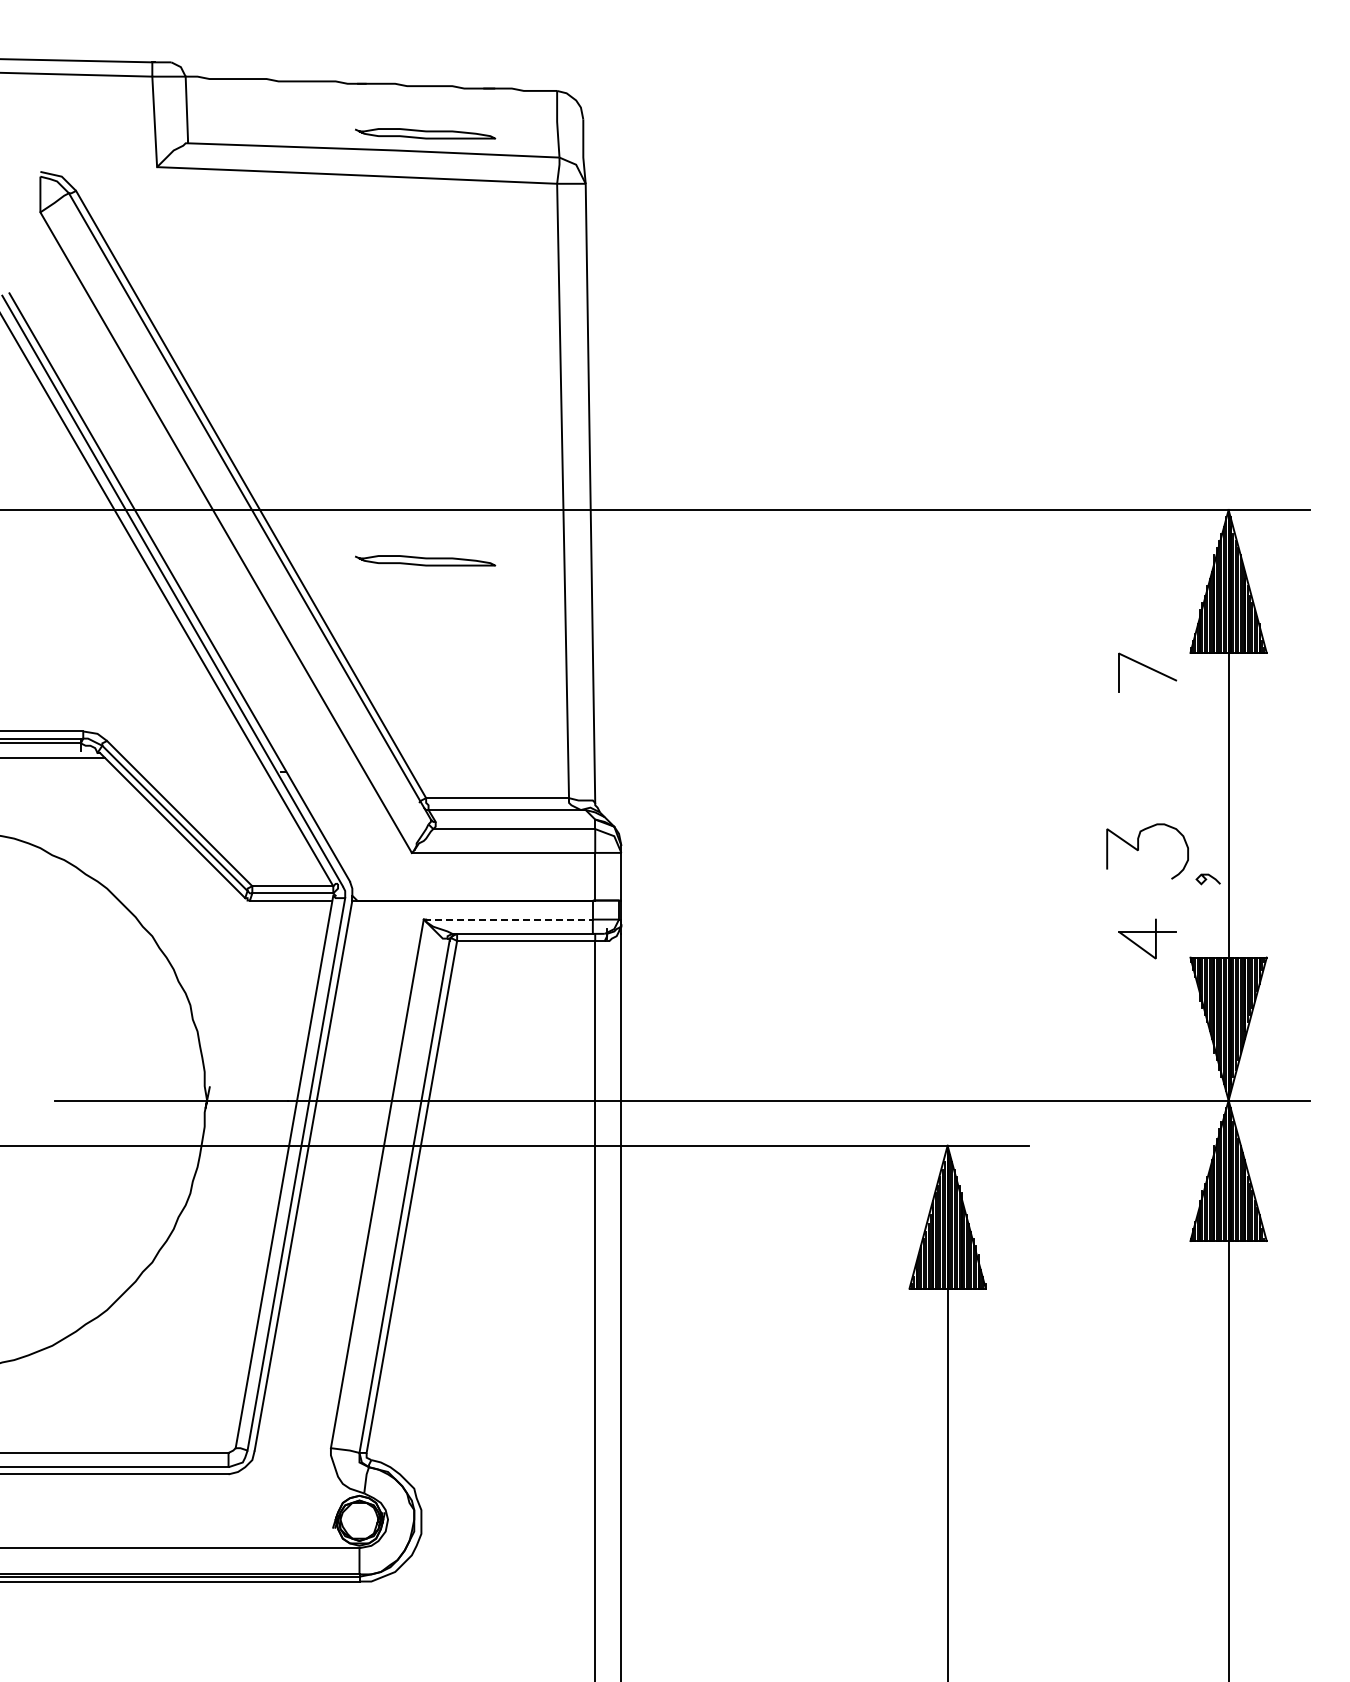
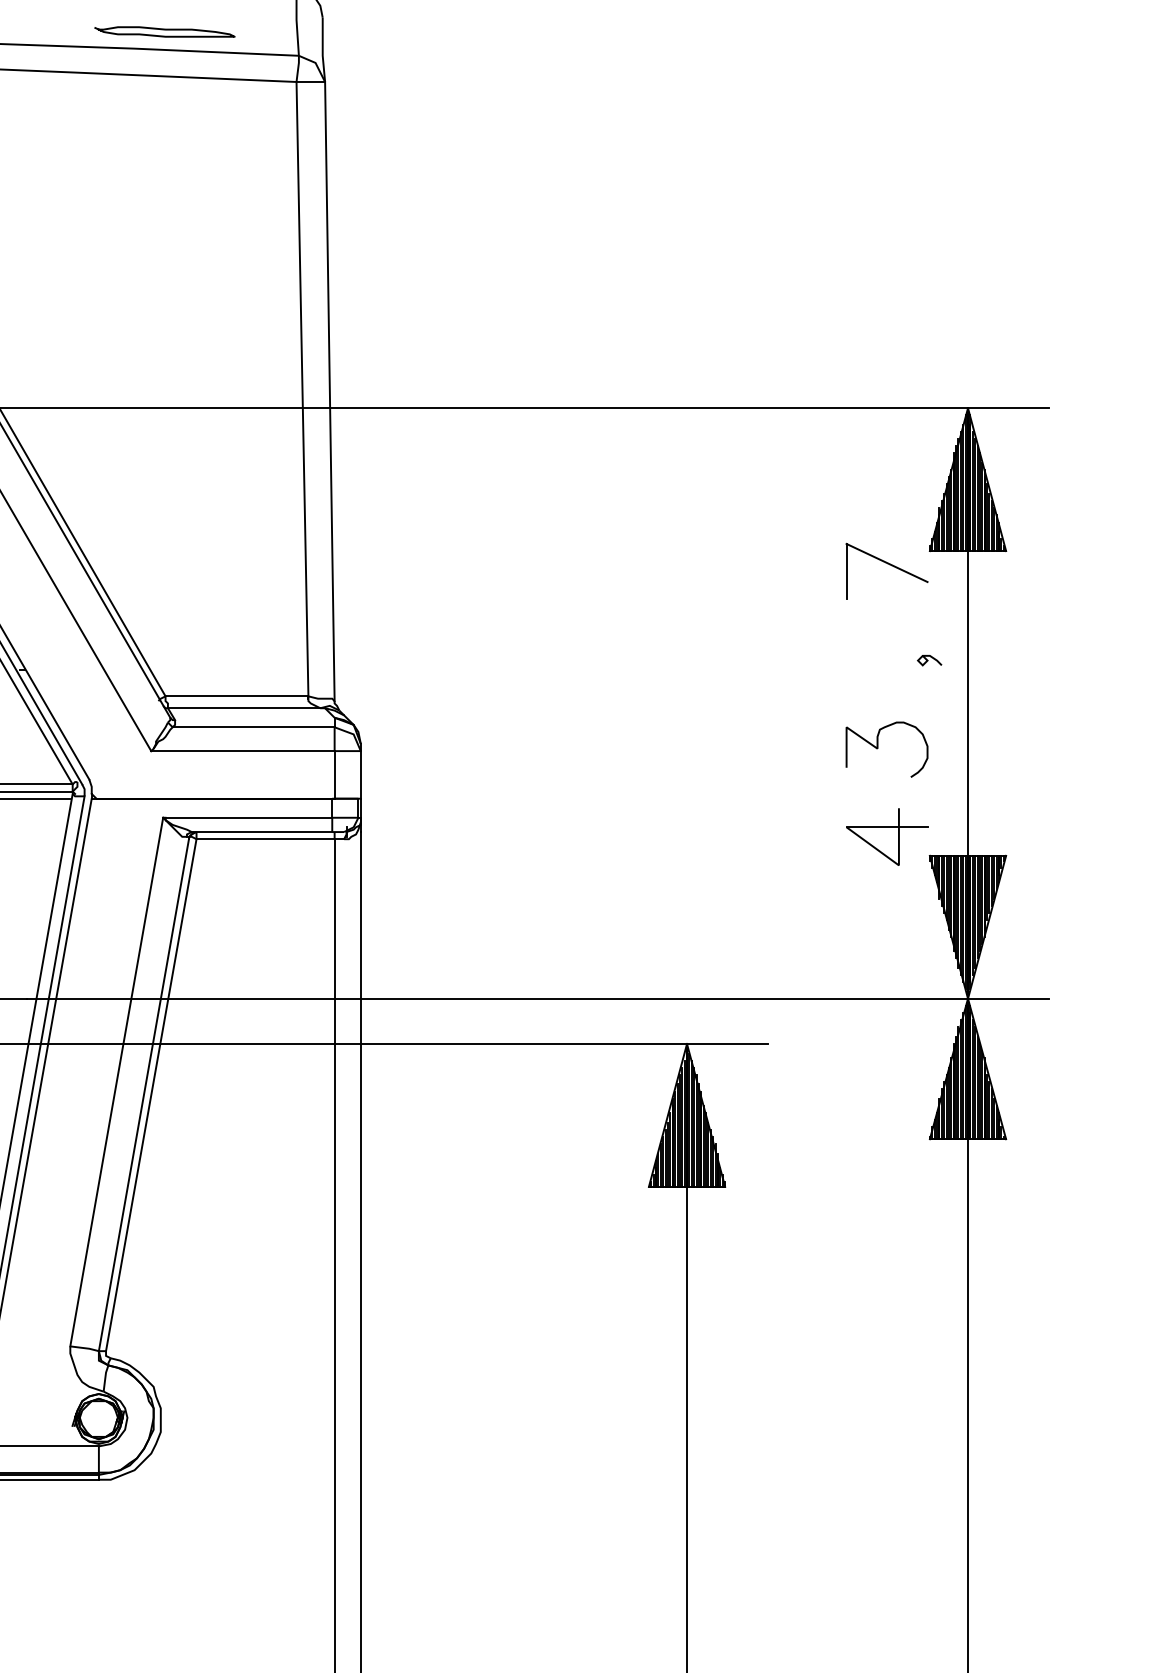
part: (425, 560) -> (164, 458), removed
part: (1147, 672) -> (886, 570), size x1.43
curve: (1207, 879) -> (928, 660), moved
line: (508, 919) -> (247, 817), dashed -> solid
part: (1147, 938) -> (886, 836), size x1.43

